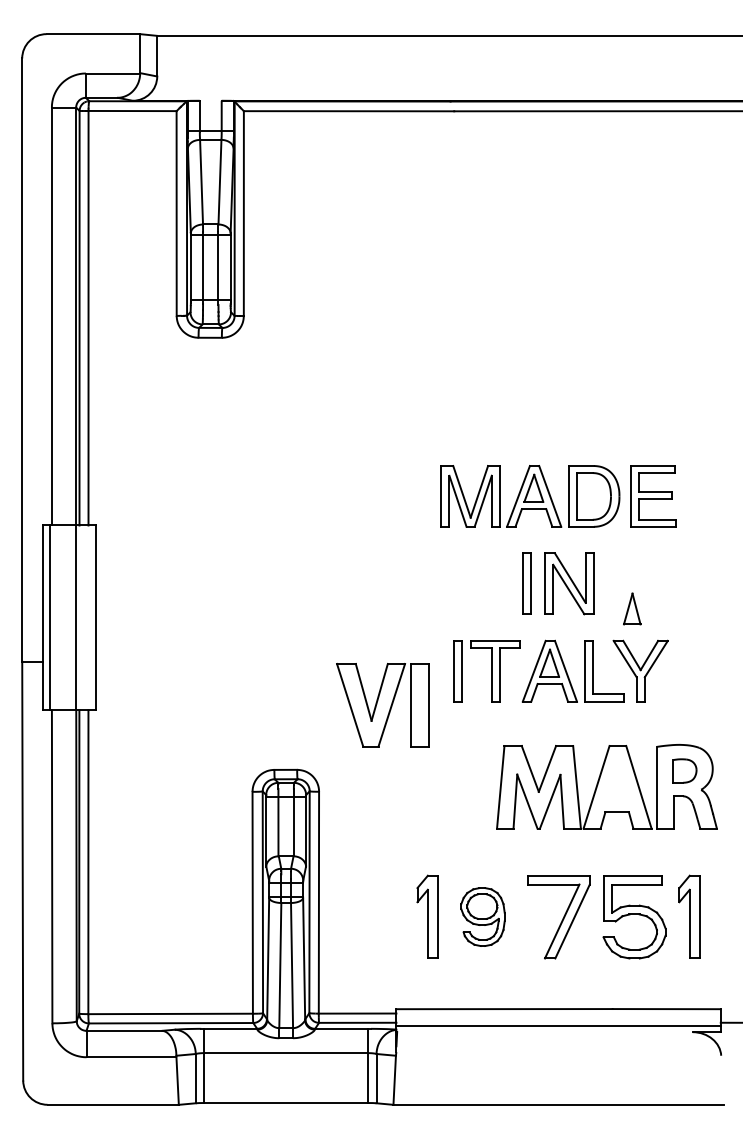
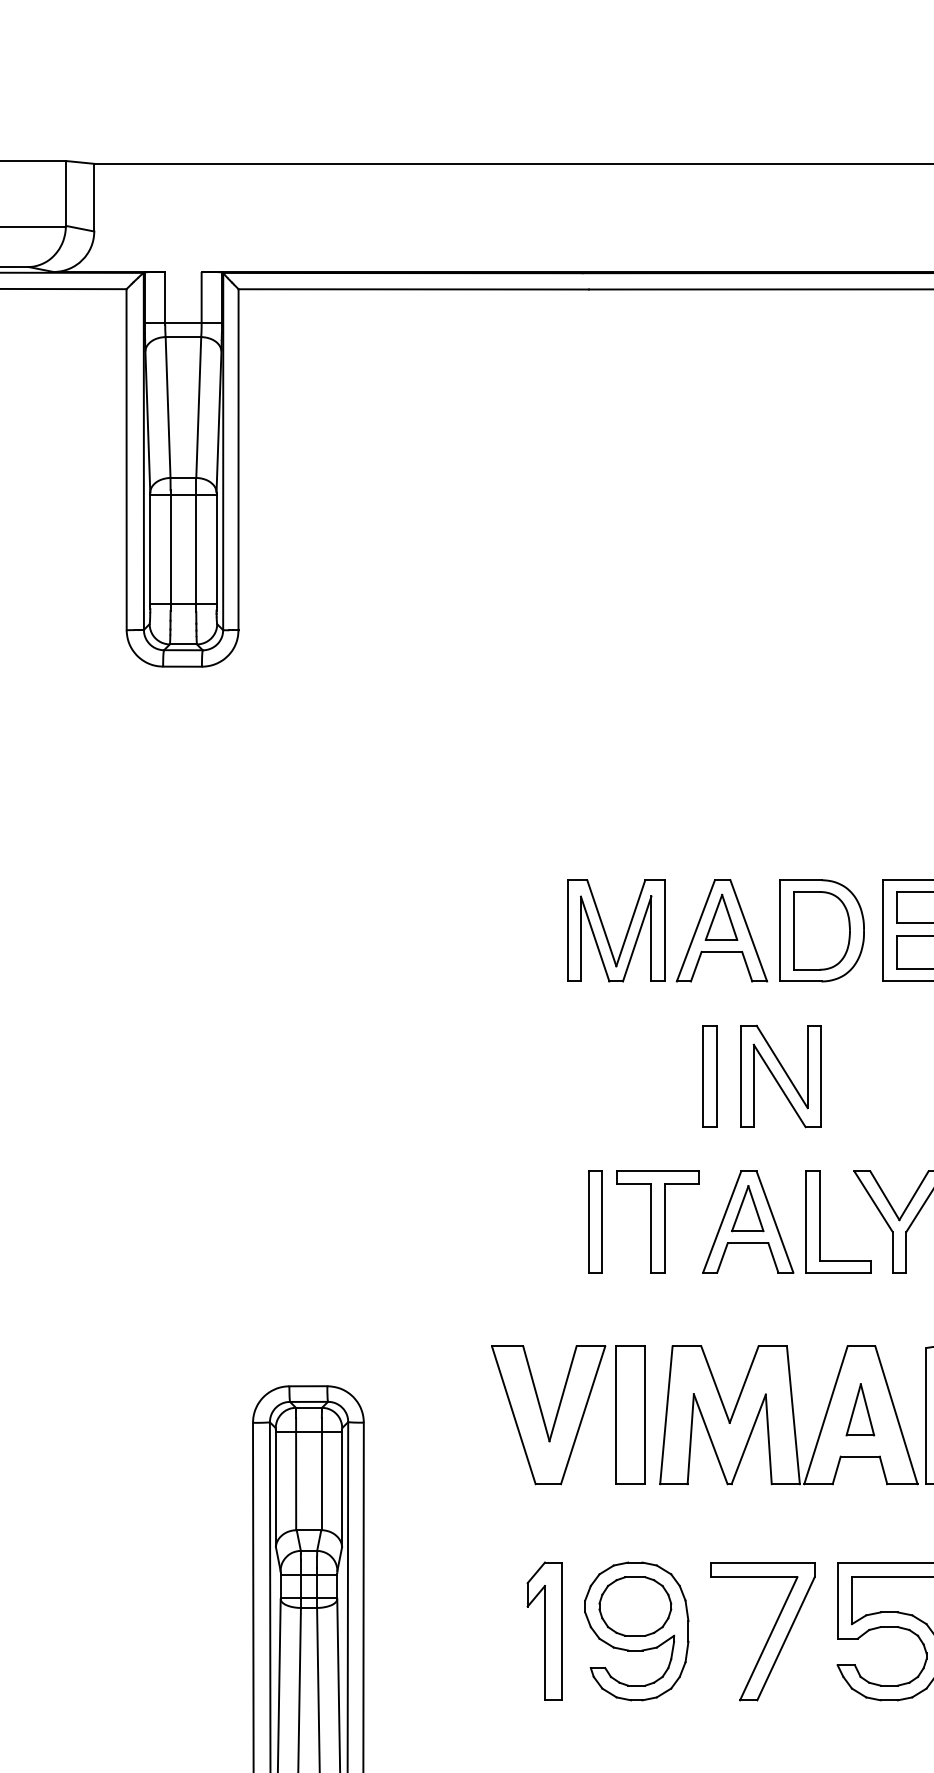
part: (632, 608) -> (860, 1408), moved
part: (382, 705) -> (567, 1415), moved
part: (482, 916) -> (635, 1630), size x1.43

